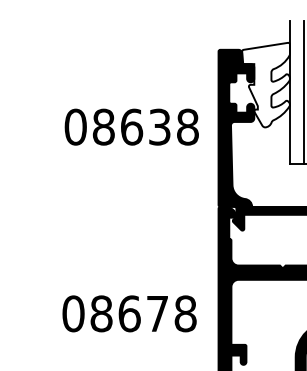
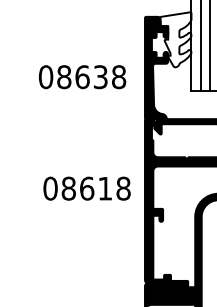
text: (131, 127) -> (82, 77), moved
text: (156, 313) -> (104, 188), 08678 -> 08618

